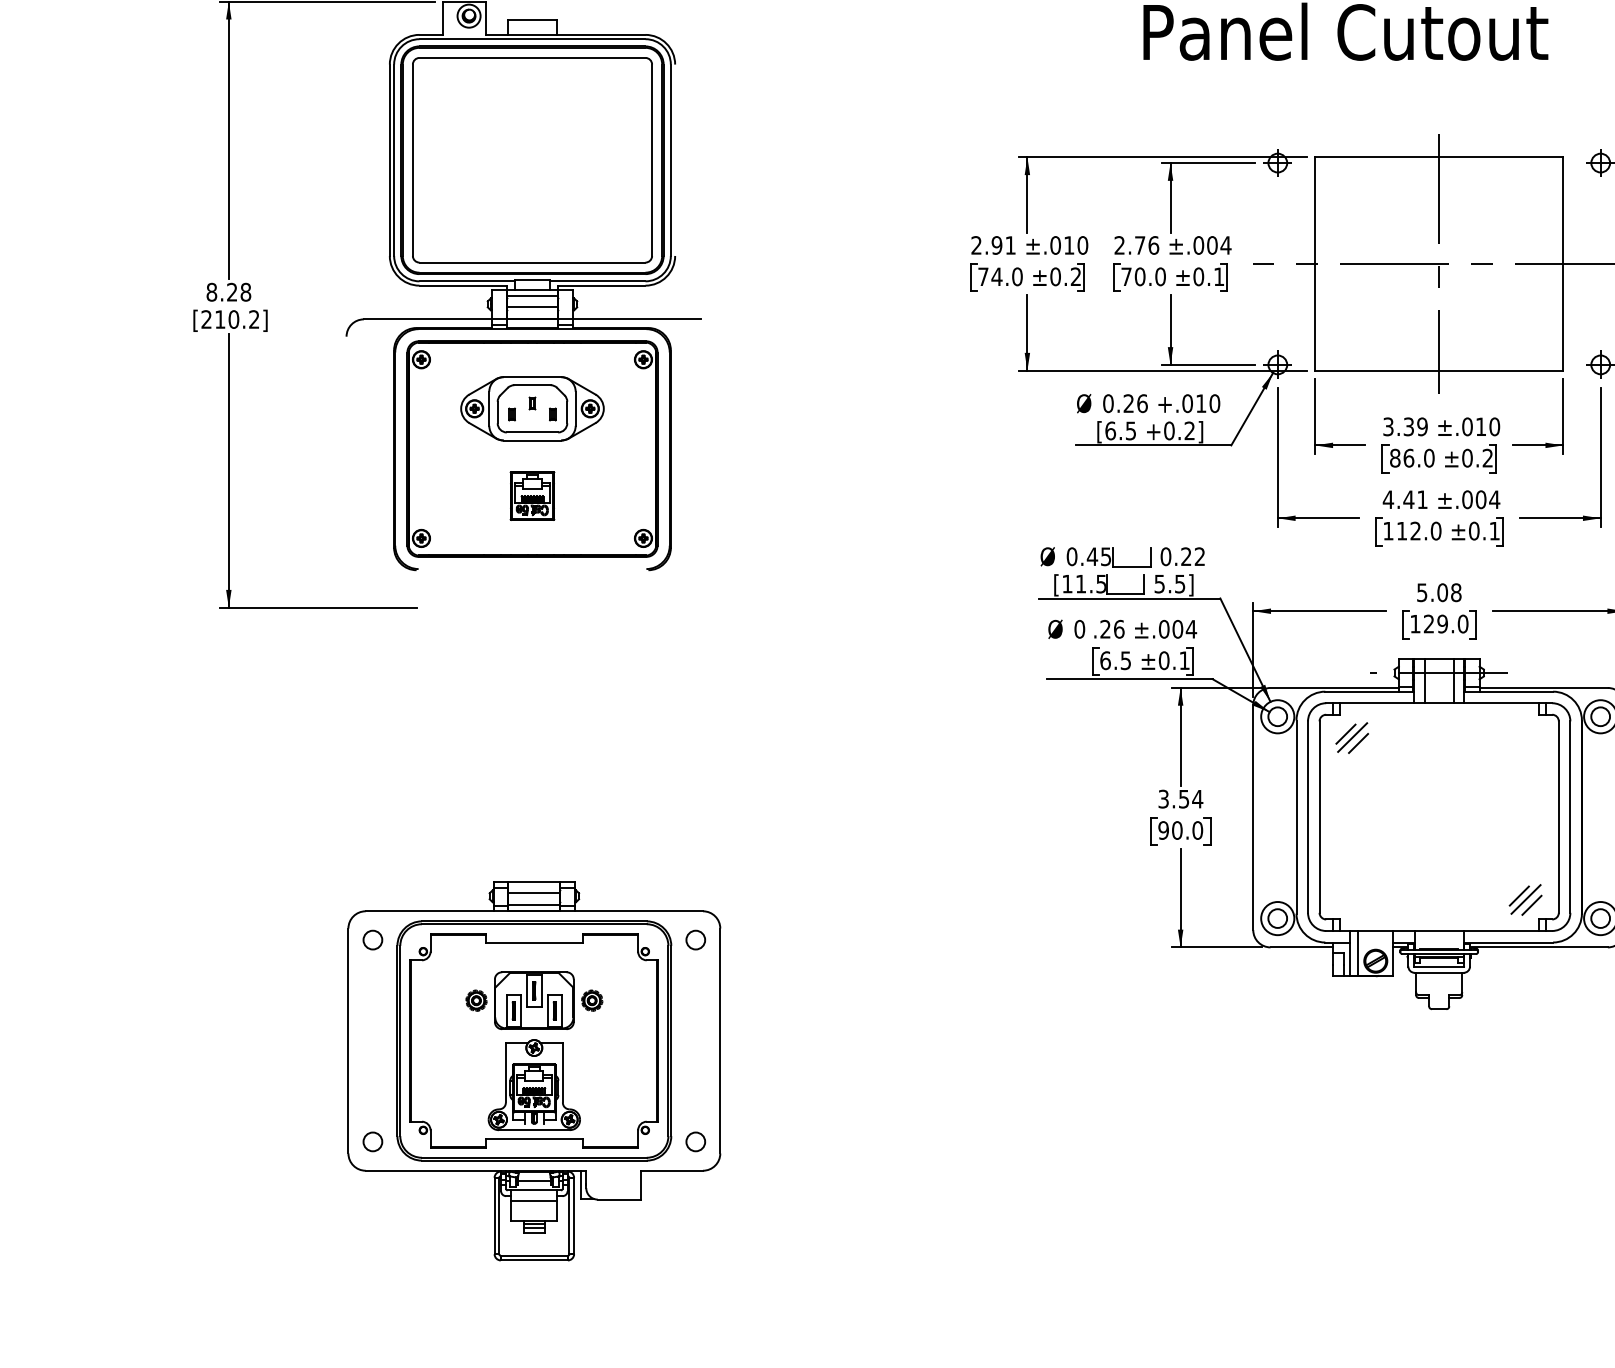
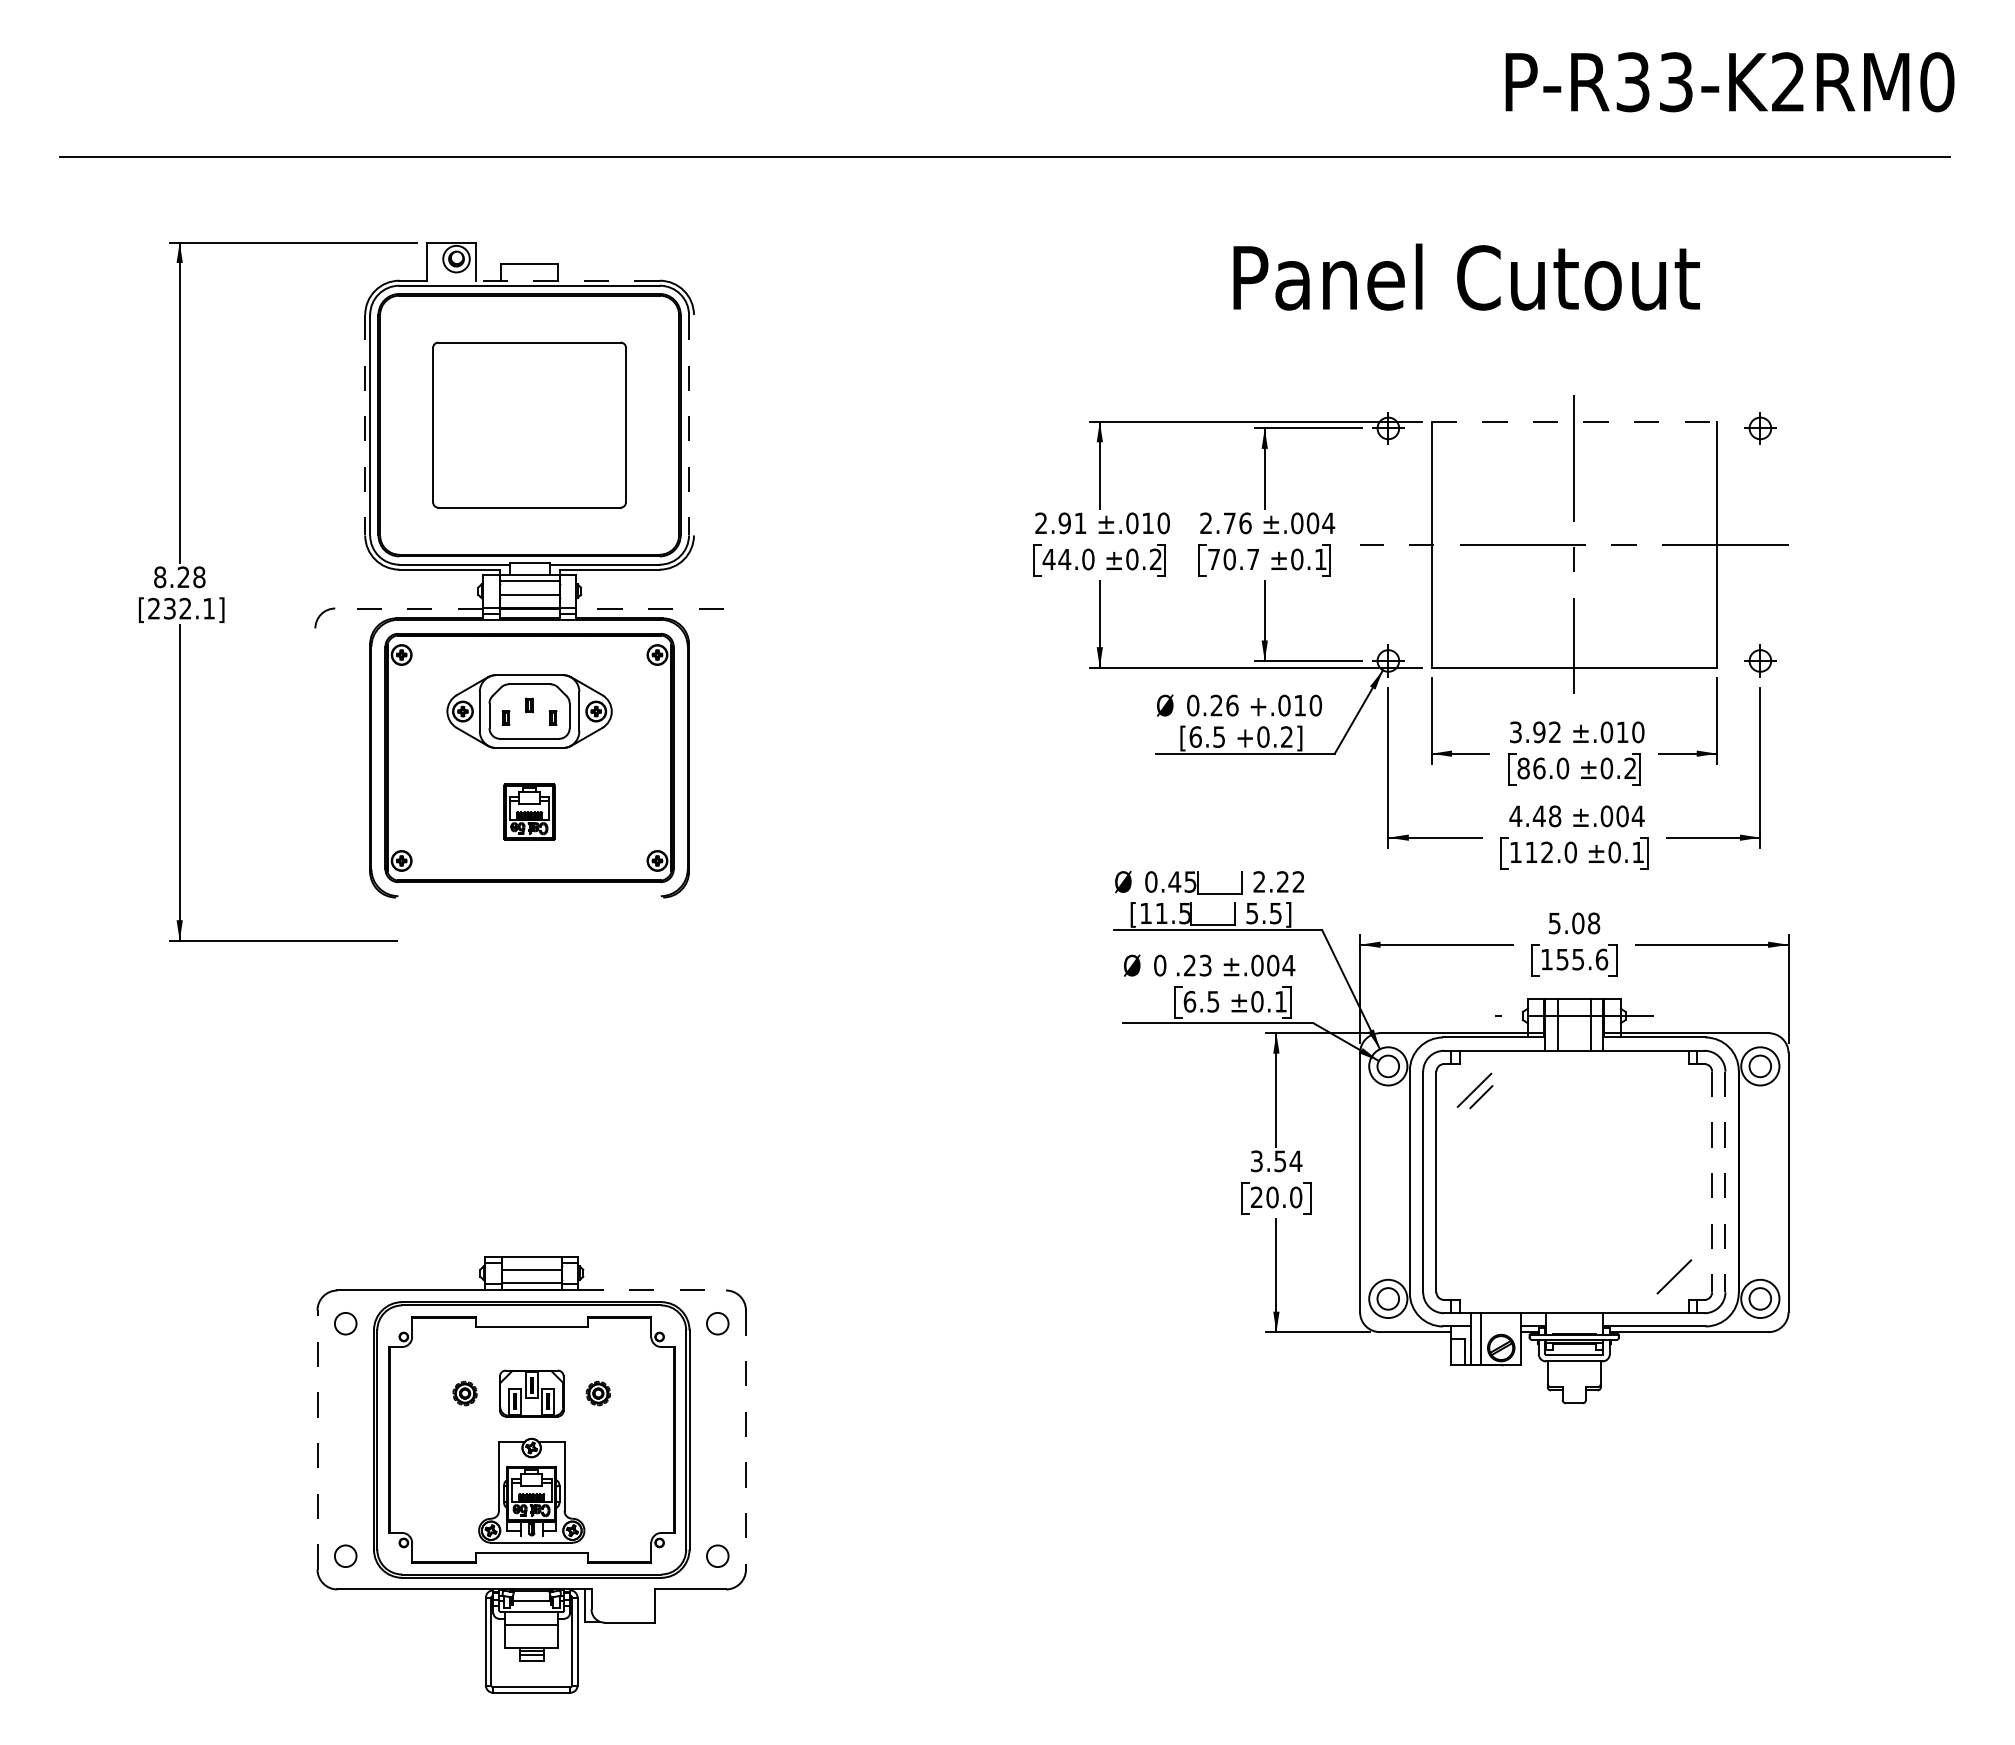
line: (566, 34) -> (568, 280), solid -> dashed
line: (1439, 157) -> (1574, 421), solid -> dashed
part: (532, 159) -> (529, 424), size x0.7
line: (390, 160) -> (365, 425), solid -> dashed
line: (671, 160) -> (689, 425), solid -> dashed
text: (982, 276) -> (1048, 559), 74.0 -> 44.0
text: (1160, 276) -> (1253, 559), 70.0 -> 70.7
text: (237, 319) -> (189, 608), [210.2] -> [232.1]
line: (428, 319) -> (409, 608), solid -> dashed
line: (637, 319) -> (650, 608), solid -> dashed
text: (1415, 426) -> (1547, 732), 3.39 -> 3.92
text: (1422, 499) -> (1555, 816), 4.41 -> 4.48
text: (1165, 556) -> (1259, 881), 0.22 -> 2.22
text: (1446, 624) -> (1582, 959), 129.0 -> 155.6
text: (1119, 629) -> (1205, 965), .26 -> .23
line: (1345, 734) -> (1466, 1086), removed
line: (1559, 817) -> (1712, 1182), solid -> dashed
line: (1570, 817) -> (1725, 1182), solid -> dashed
text: (1163, 830) -> (1256, 1197), 90.0 -> 20.0
line: (1519, 895) -> (1666, 1272), removed
line: (1532, 905) -> (1681, 1283), removed
line: (639, 911) -> (652, 1290), solid -> dashed
part: (534, 1000) -> (531, 1393), size x0.7
line: (348, 1040) -> (317, 1439), solid -> dashed
line: (720, 1040) -> (746, 1439), solid -> dashed

